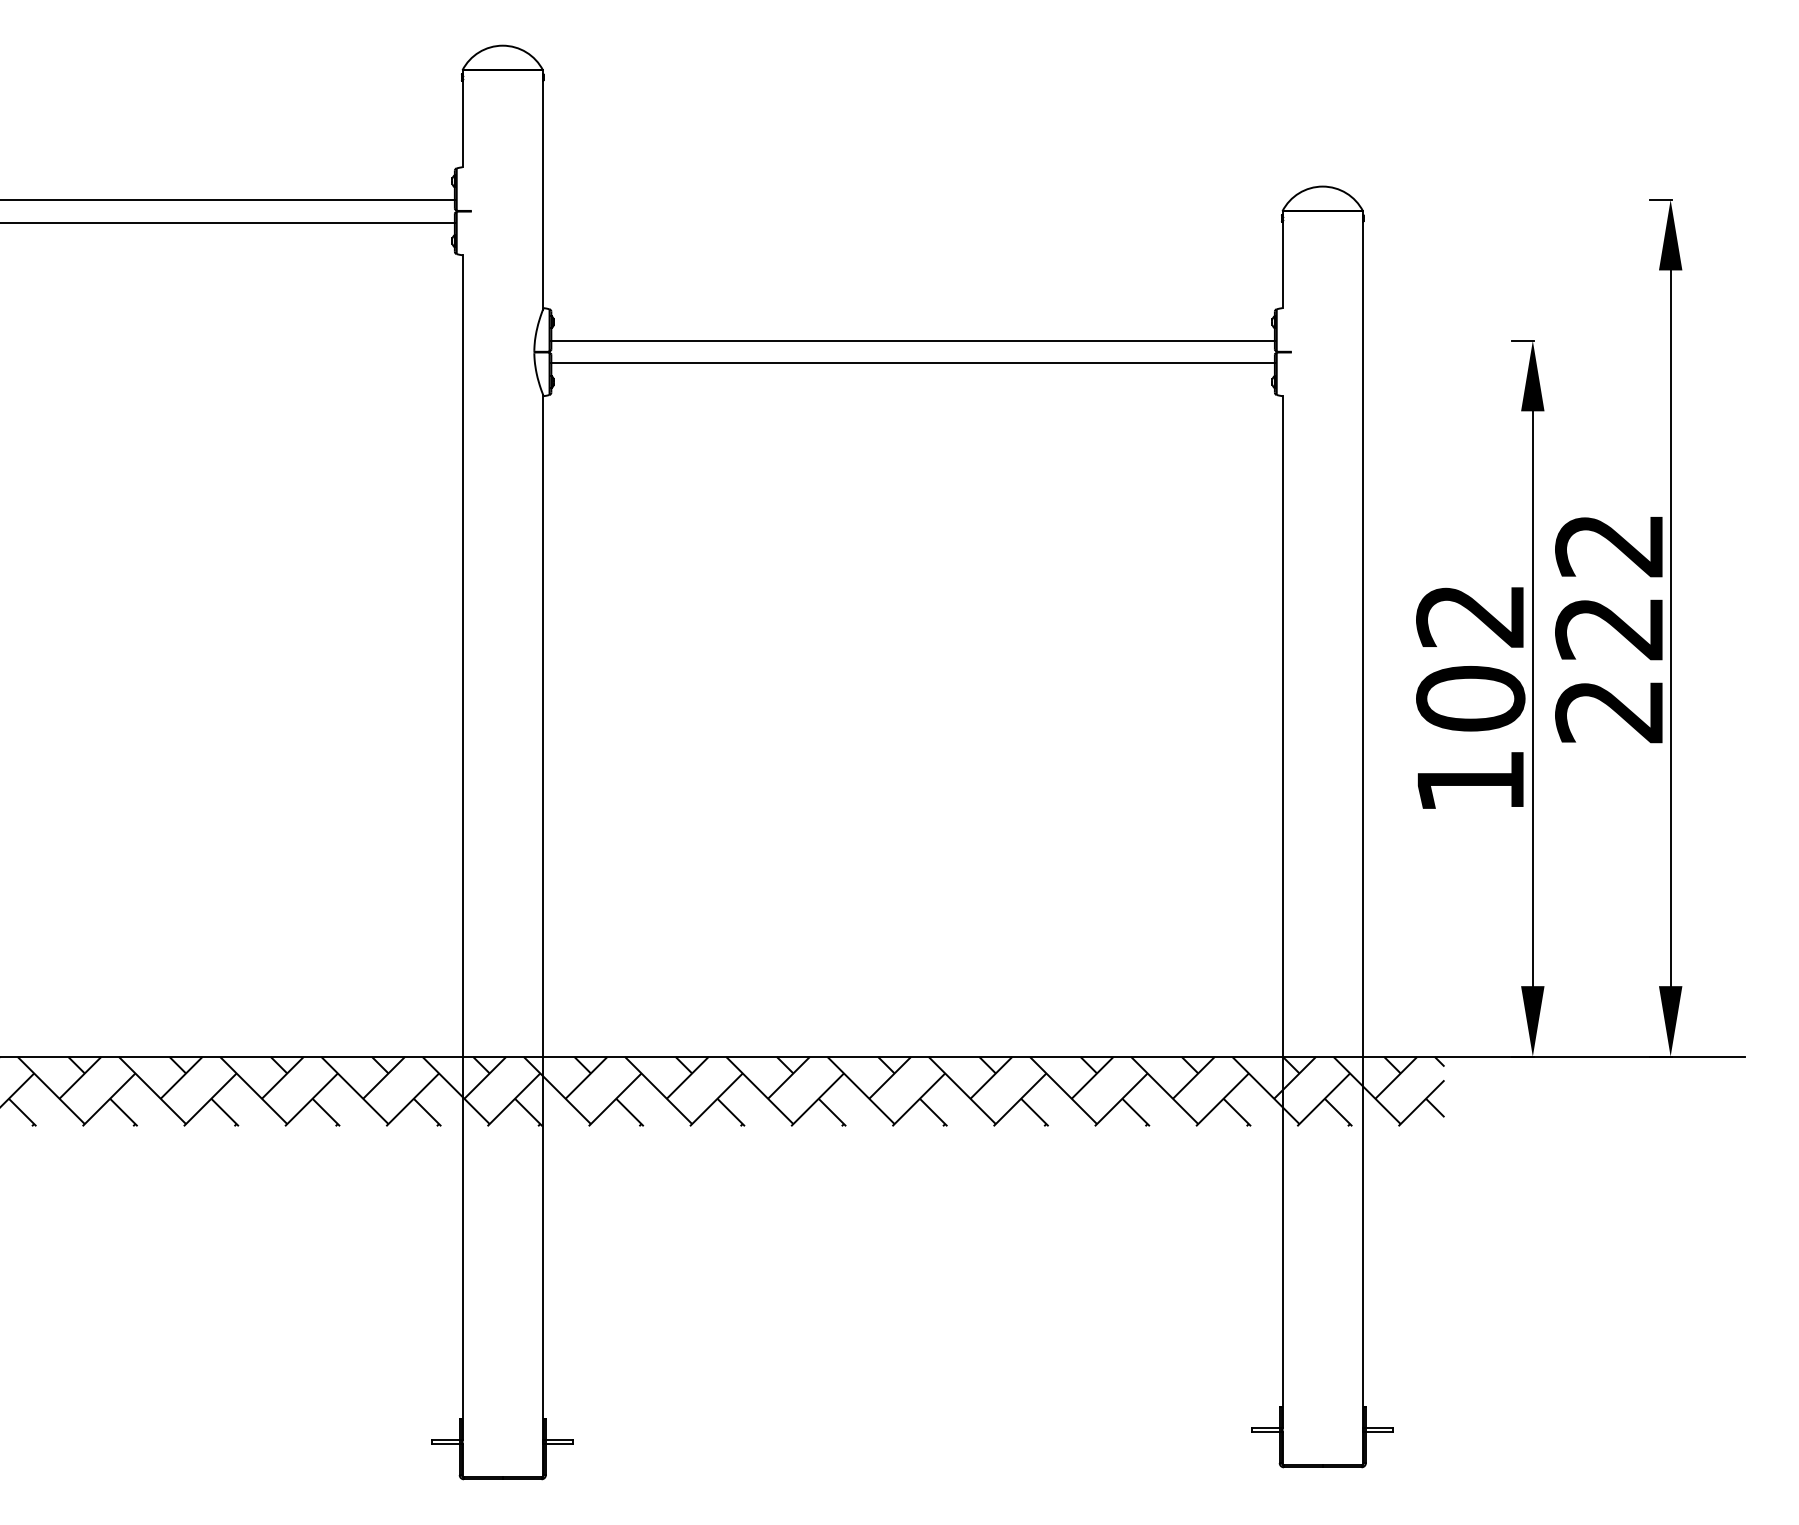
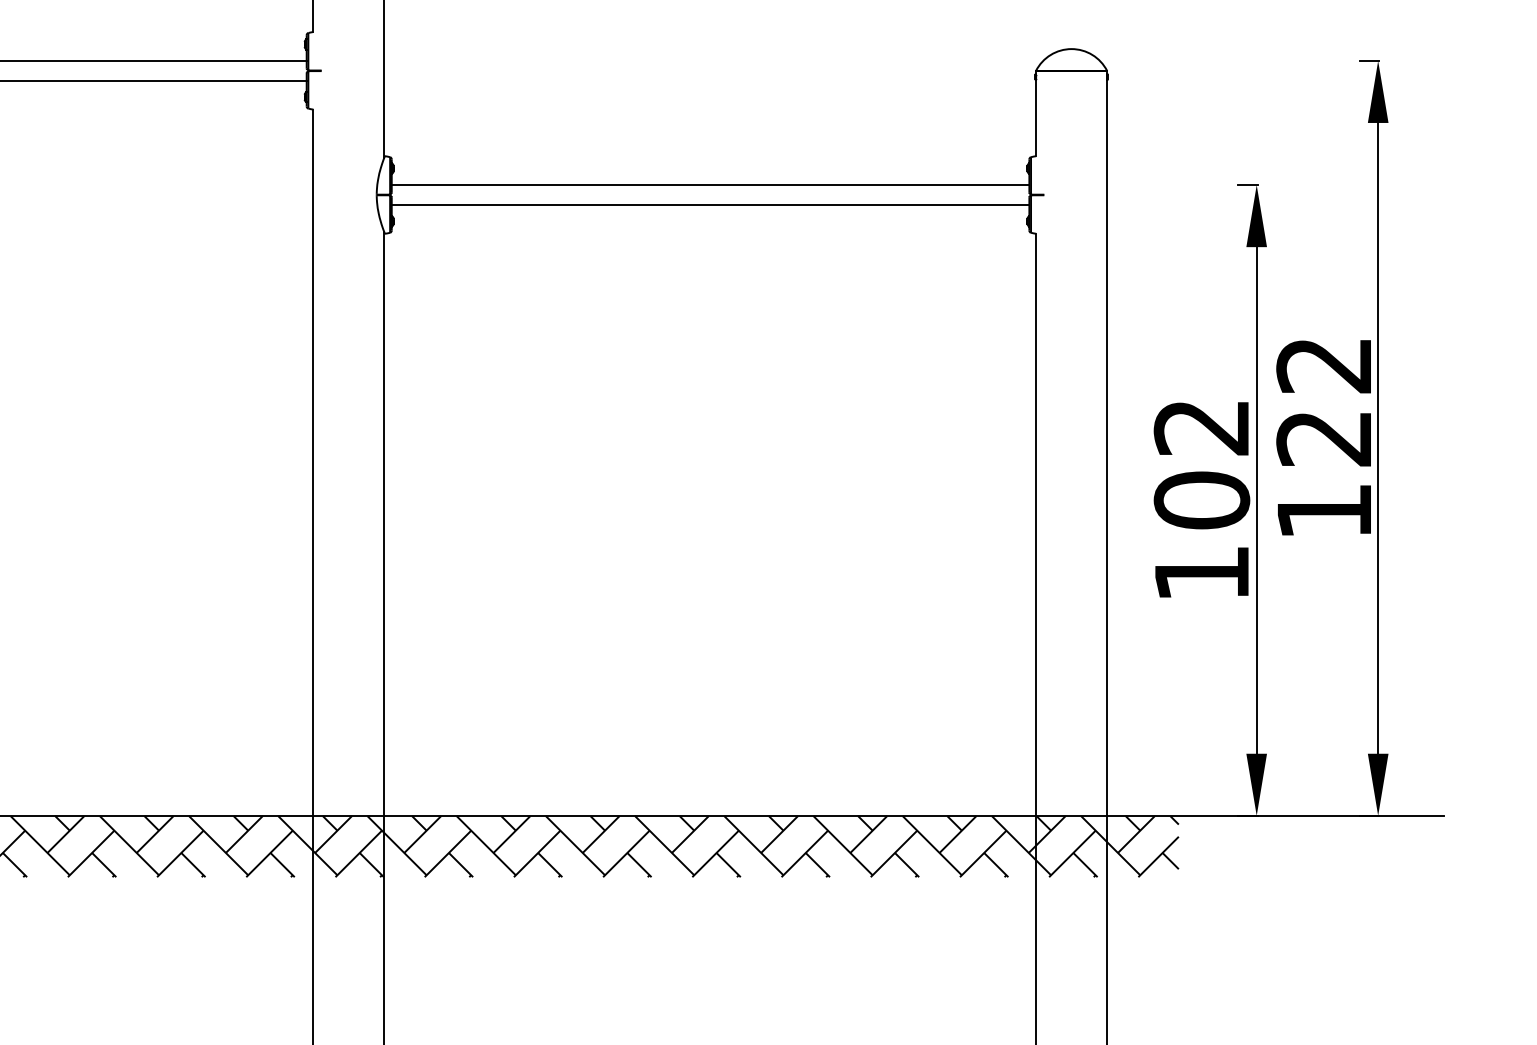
text: (1608, 712) -> (1323, 512), 222 -> 122

